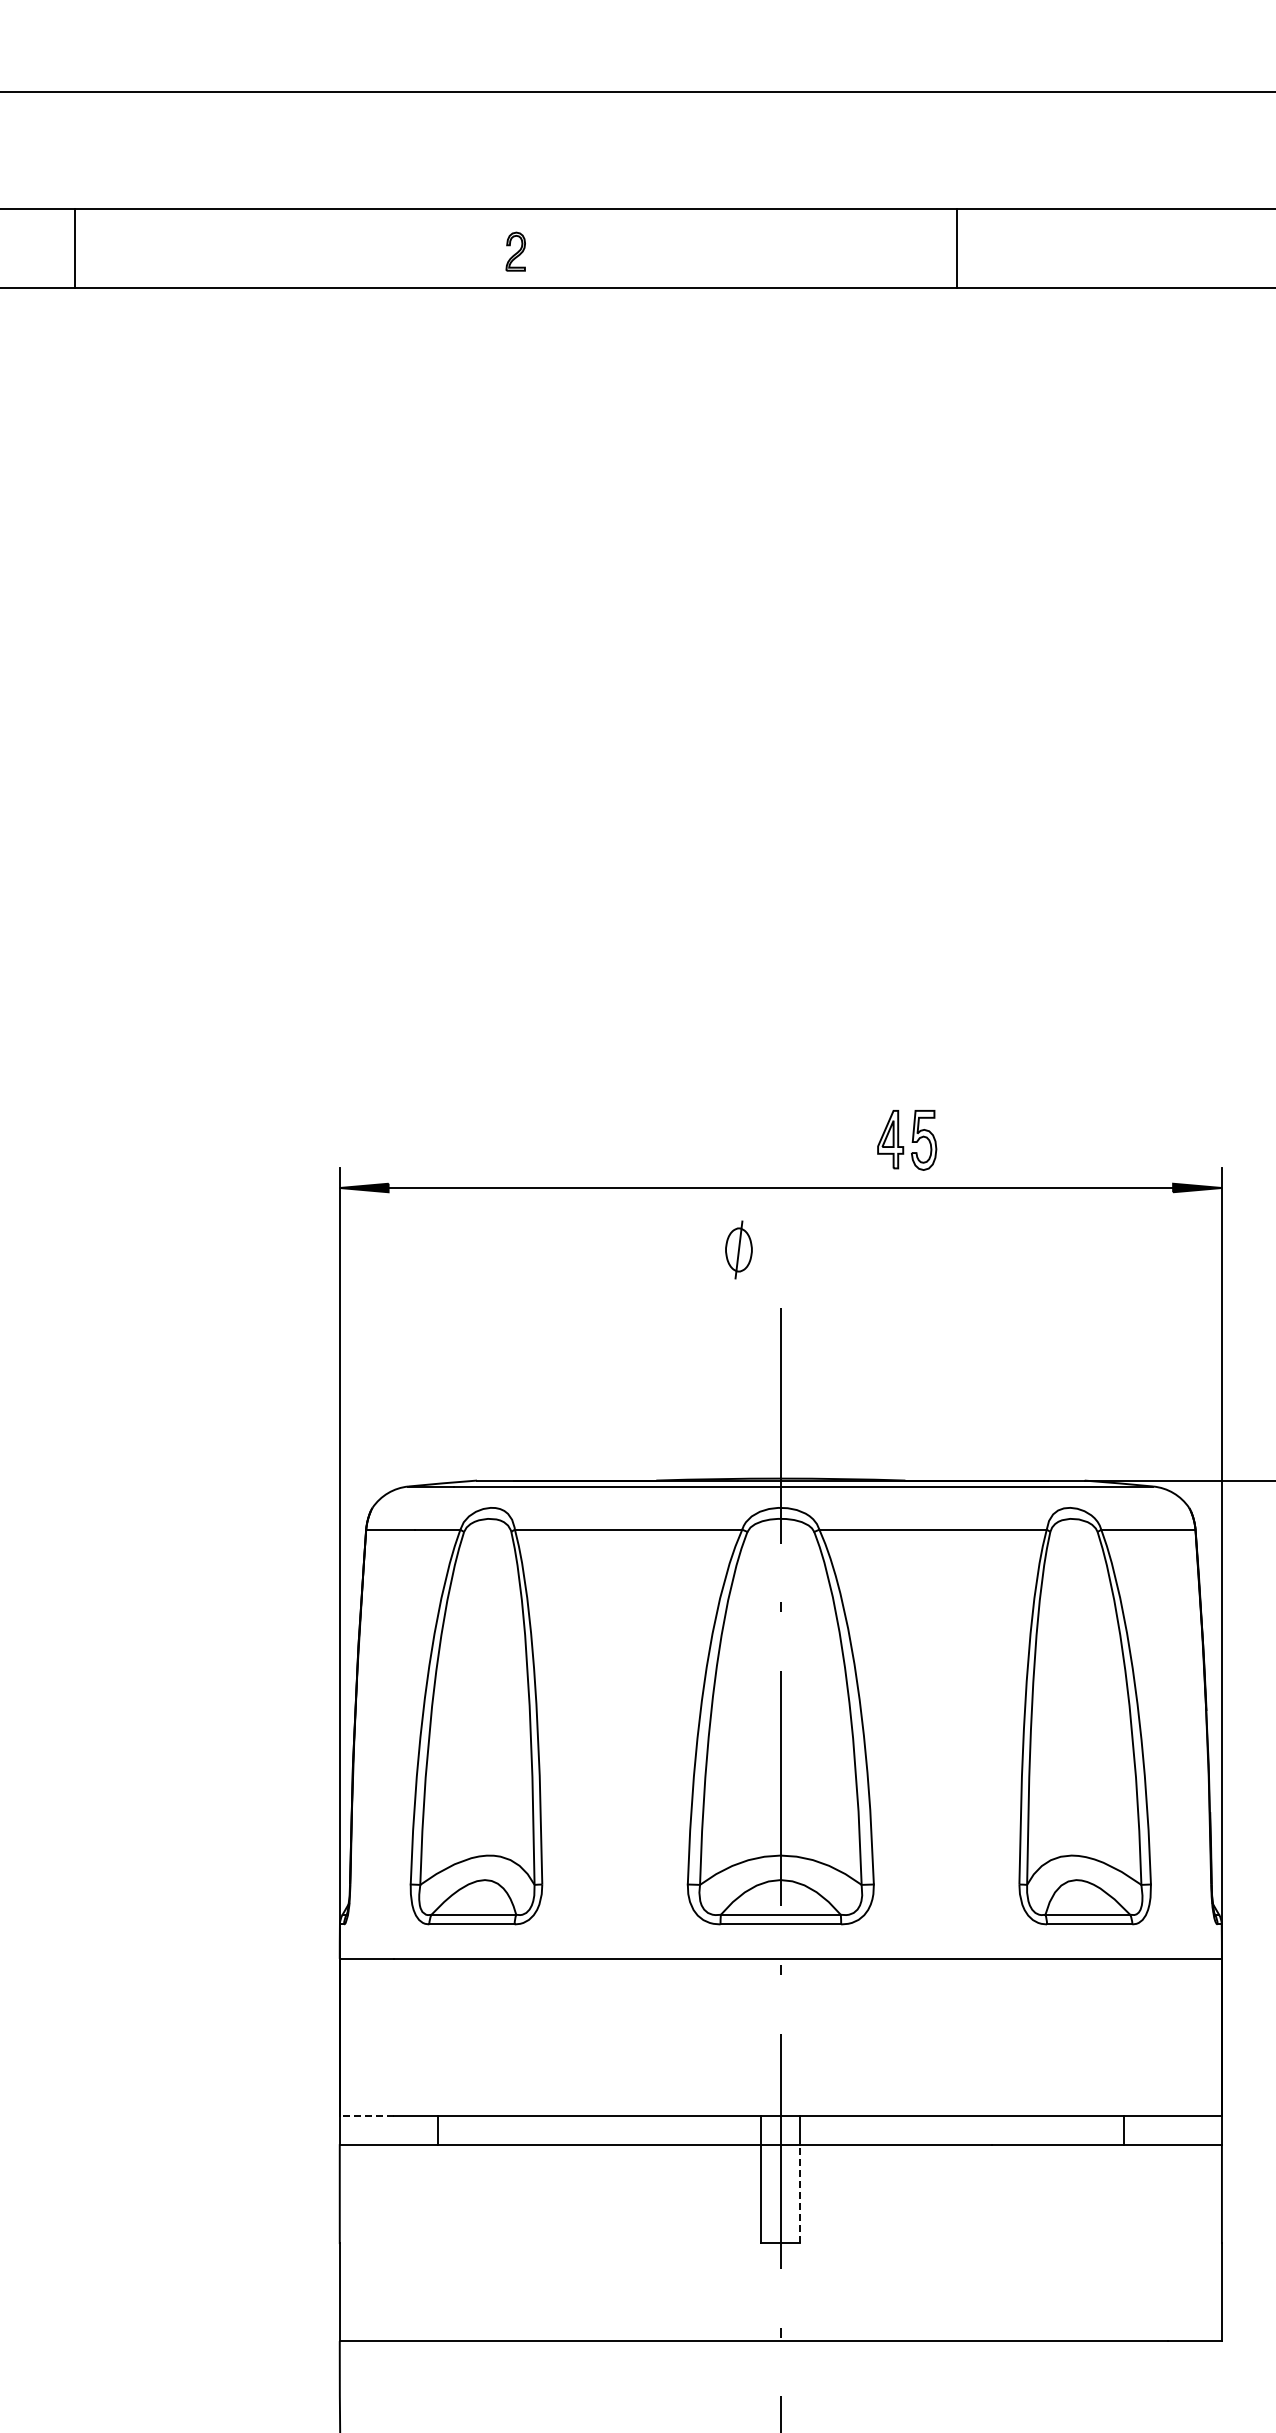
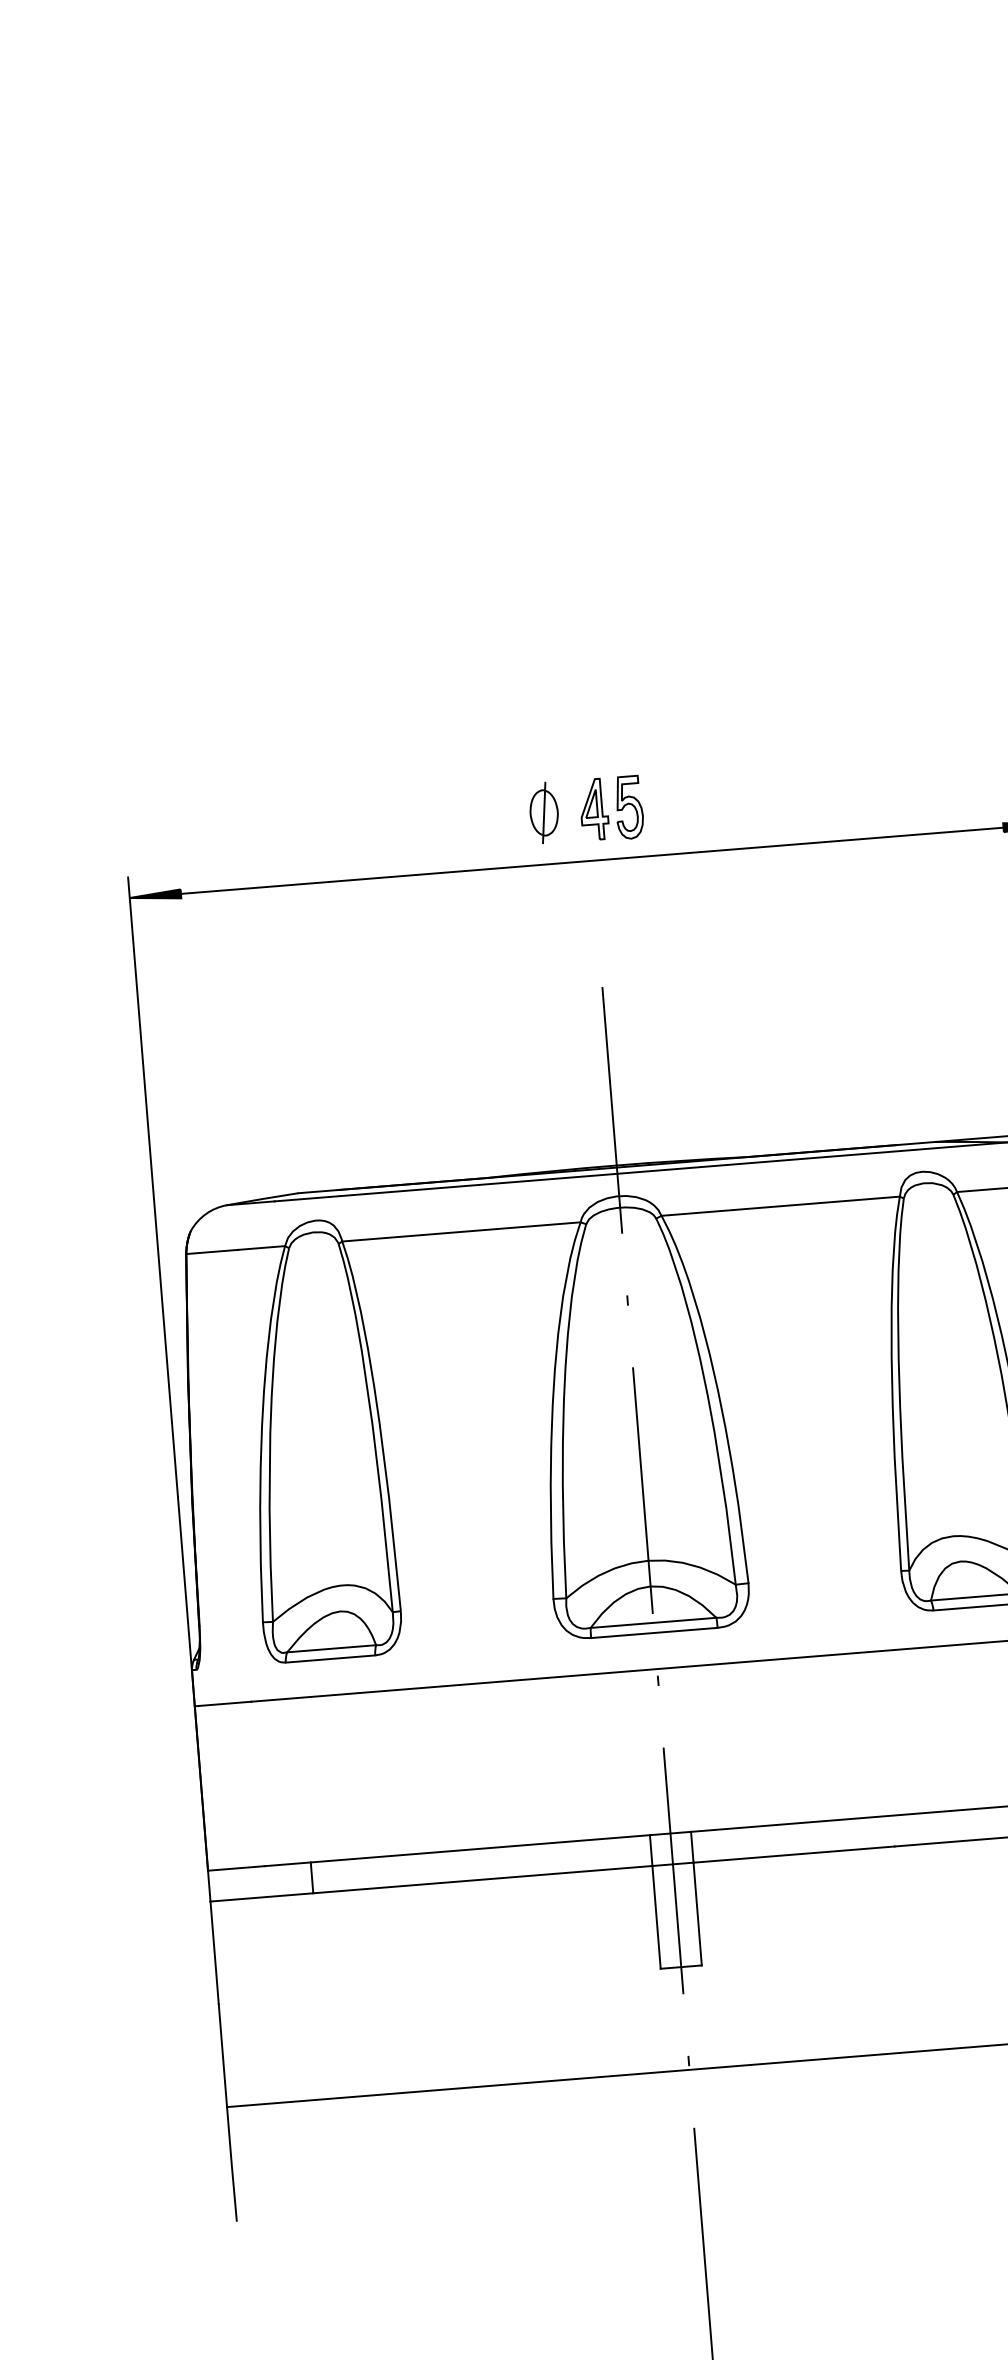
part: (907, 1140) -> (611, 809), moved
part: (738, 1249) -> (543, 812), moved
line: (366, 2115) -> (236, 1868), dashed -> solid
line: (800, 2193) -> (697, 1913), dashed -> solid

